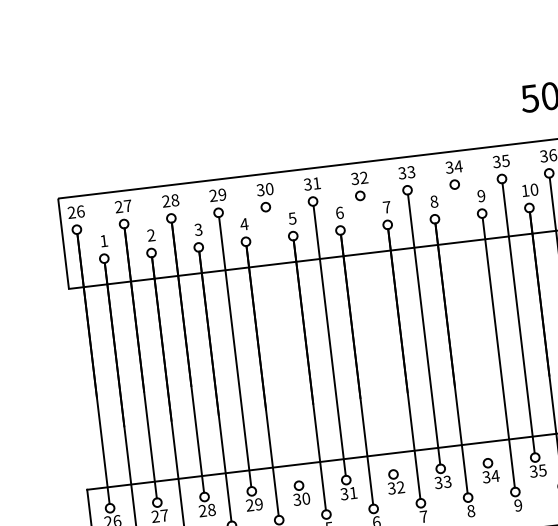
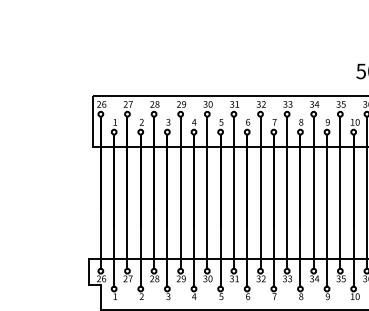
line: (470, 323) -> (313, 192), added
line: (376, 334) -> (260, 192), added
line: (282, 346) -> (207, 192), added

